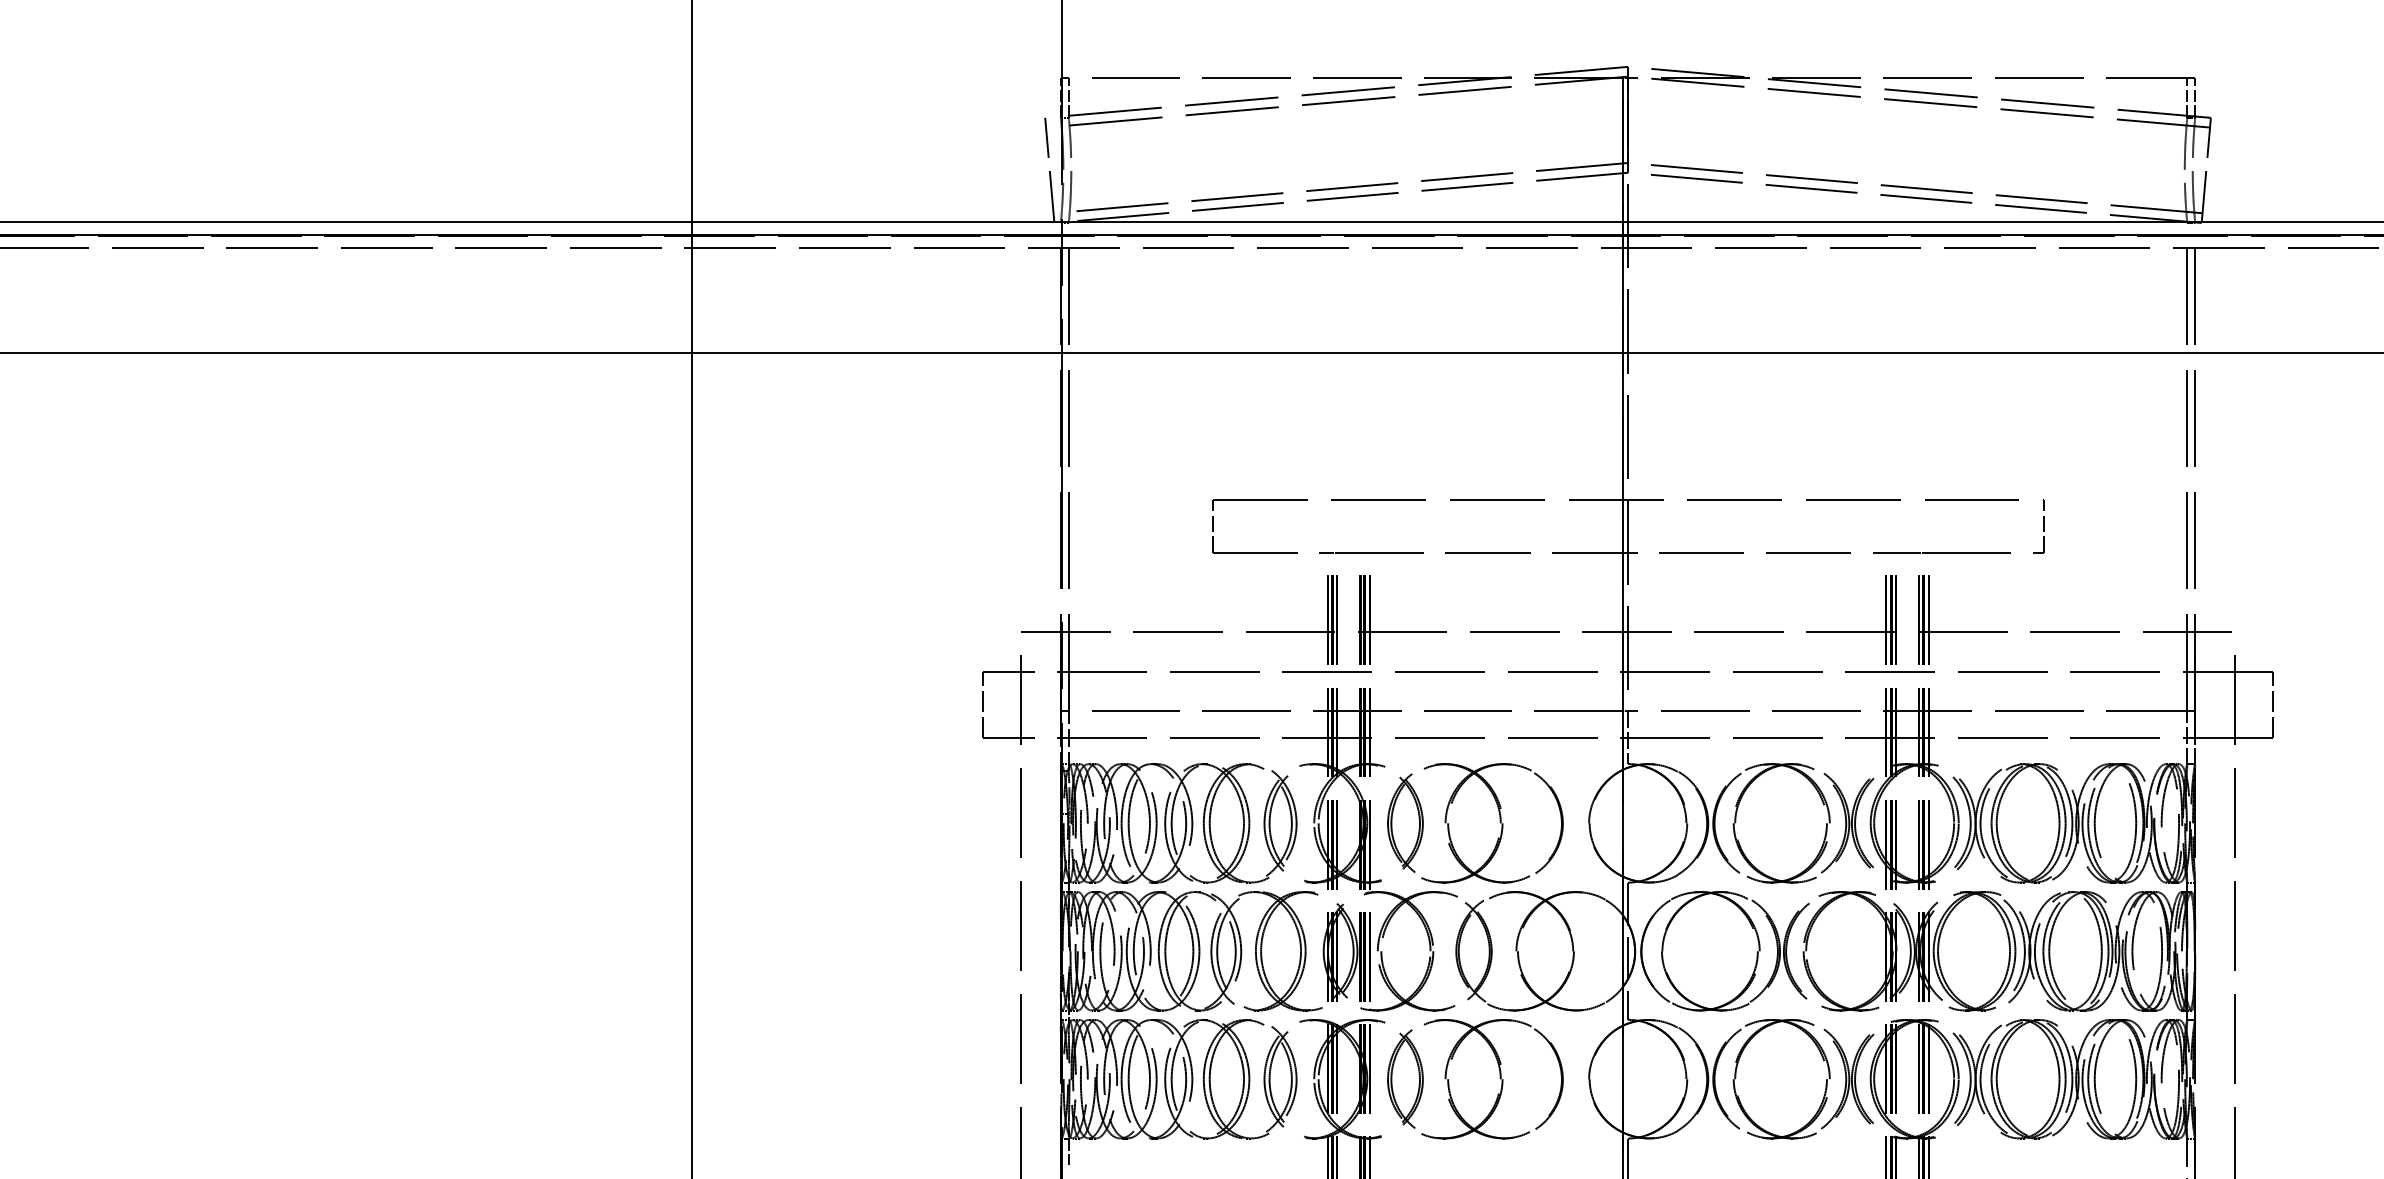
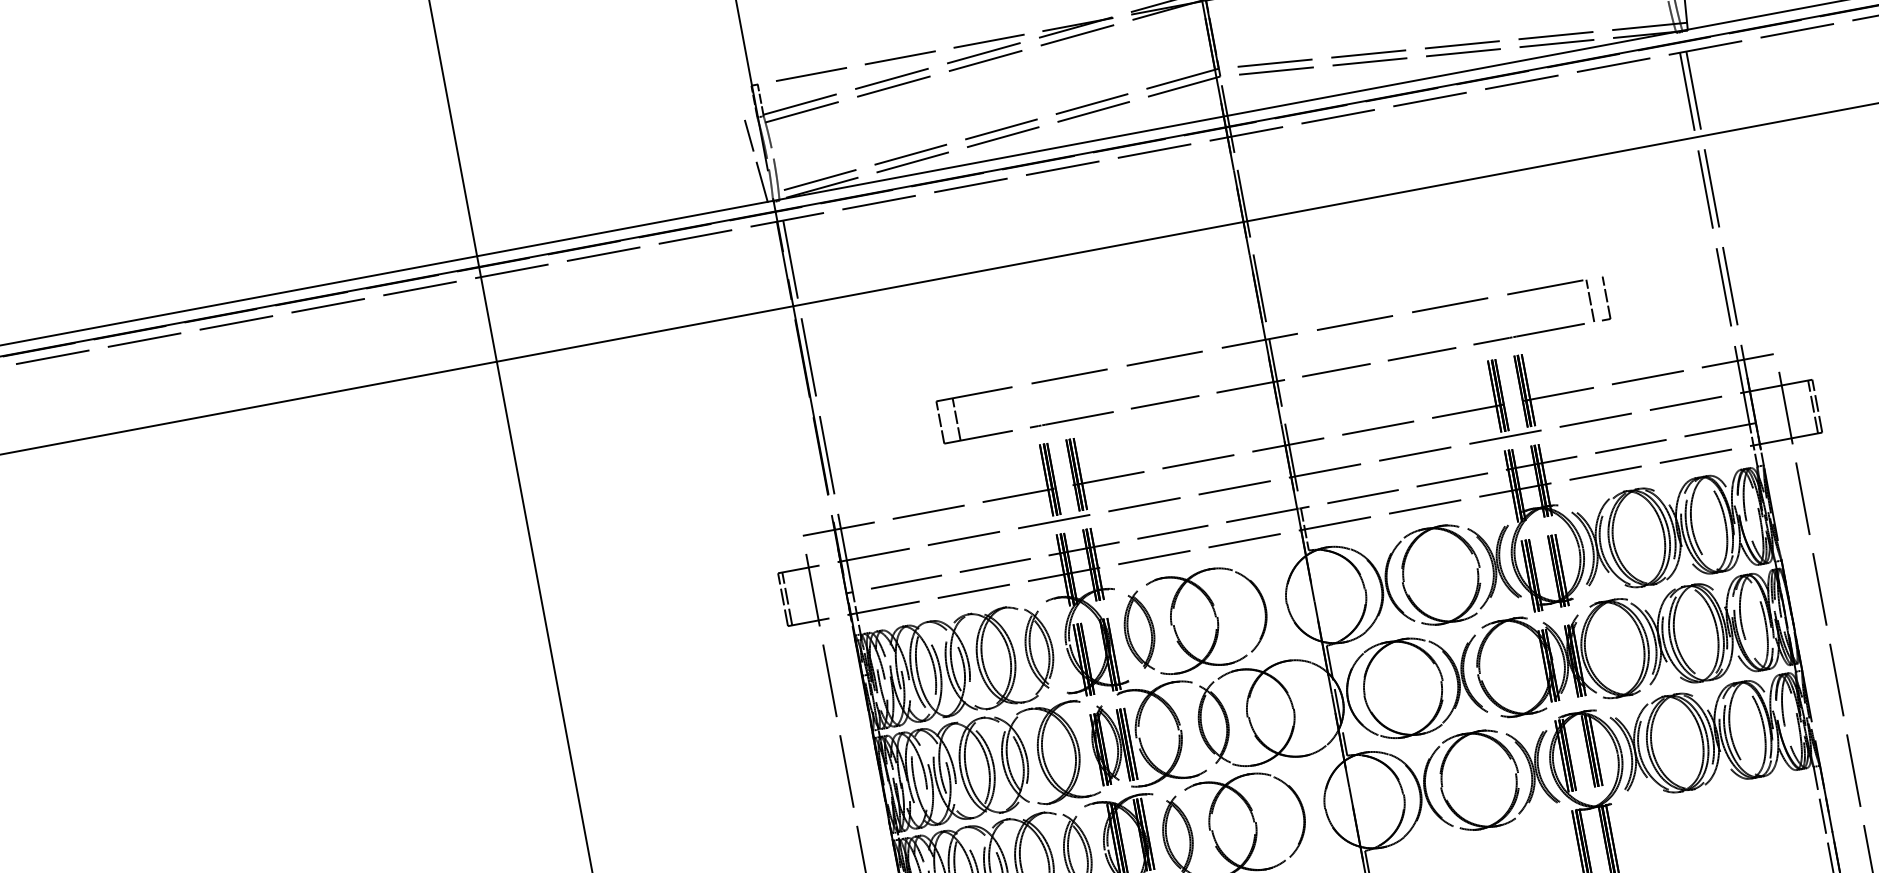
line: (1232, 526) -> (956, 419), added
line: (2023, 526) -> (1590, 300), added
line: (988, 704) -> (787, 598), added
line: (2267, 704) -> (1812, 406), added

